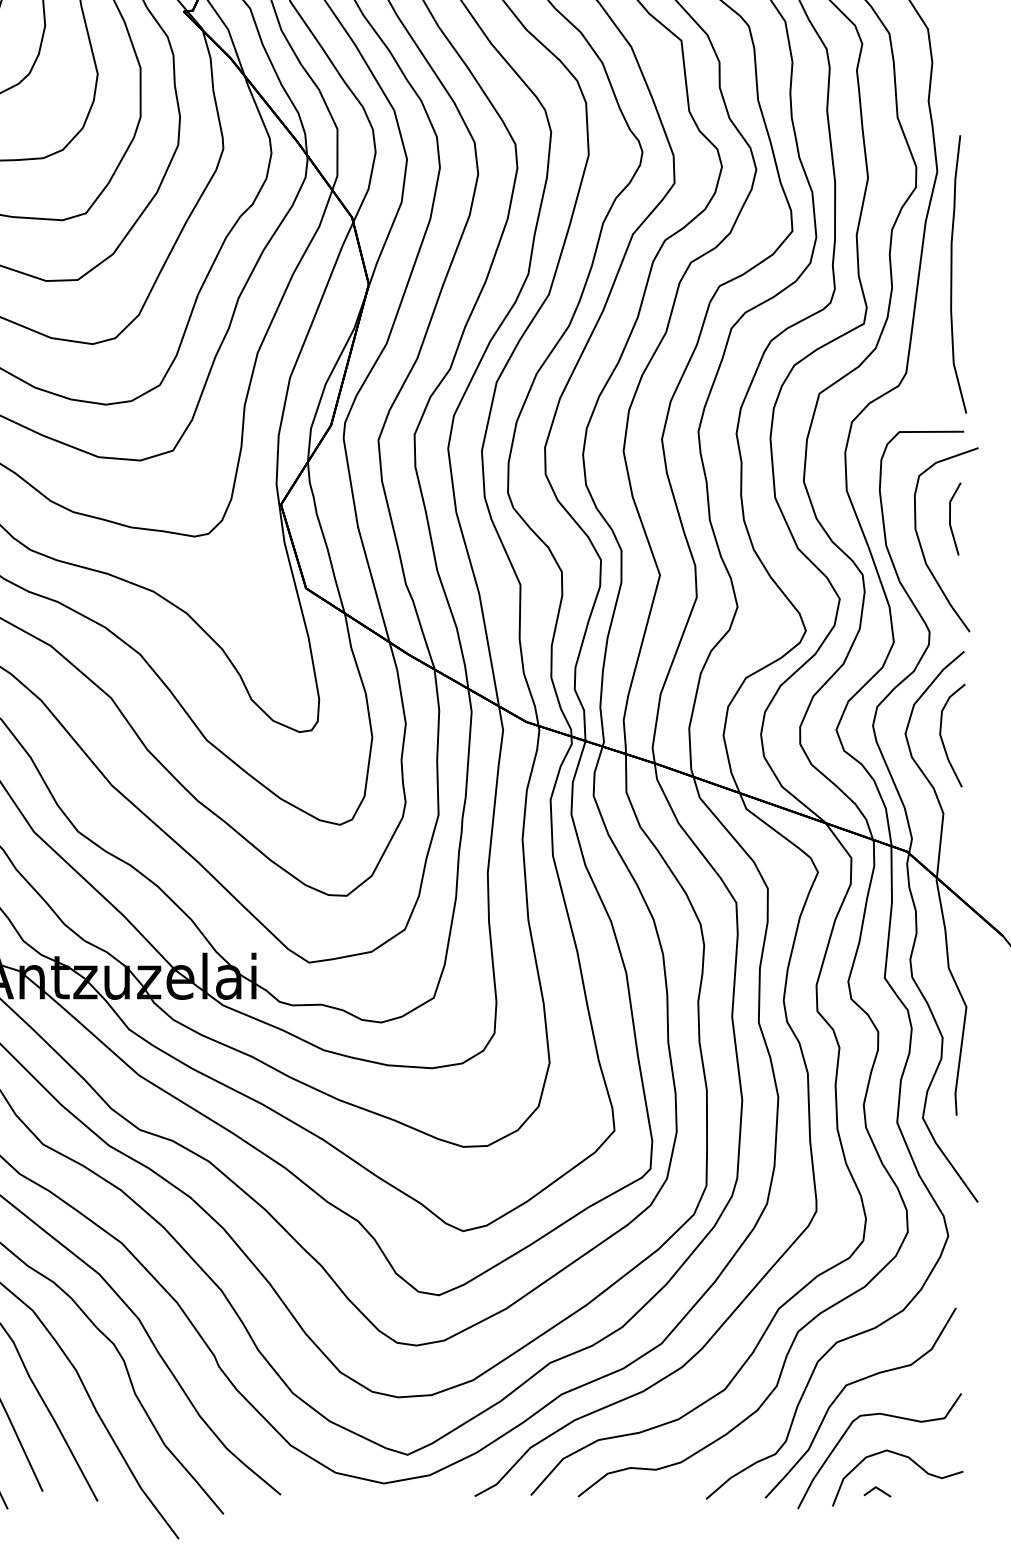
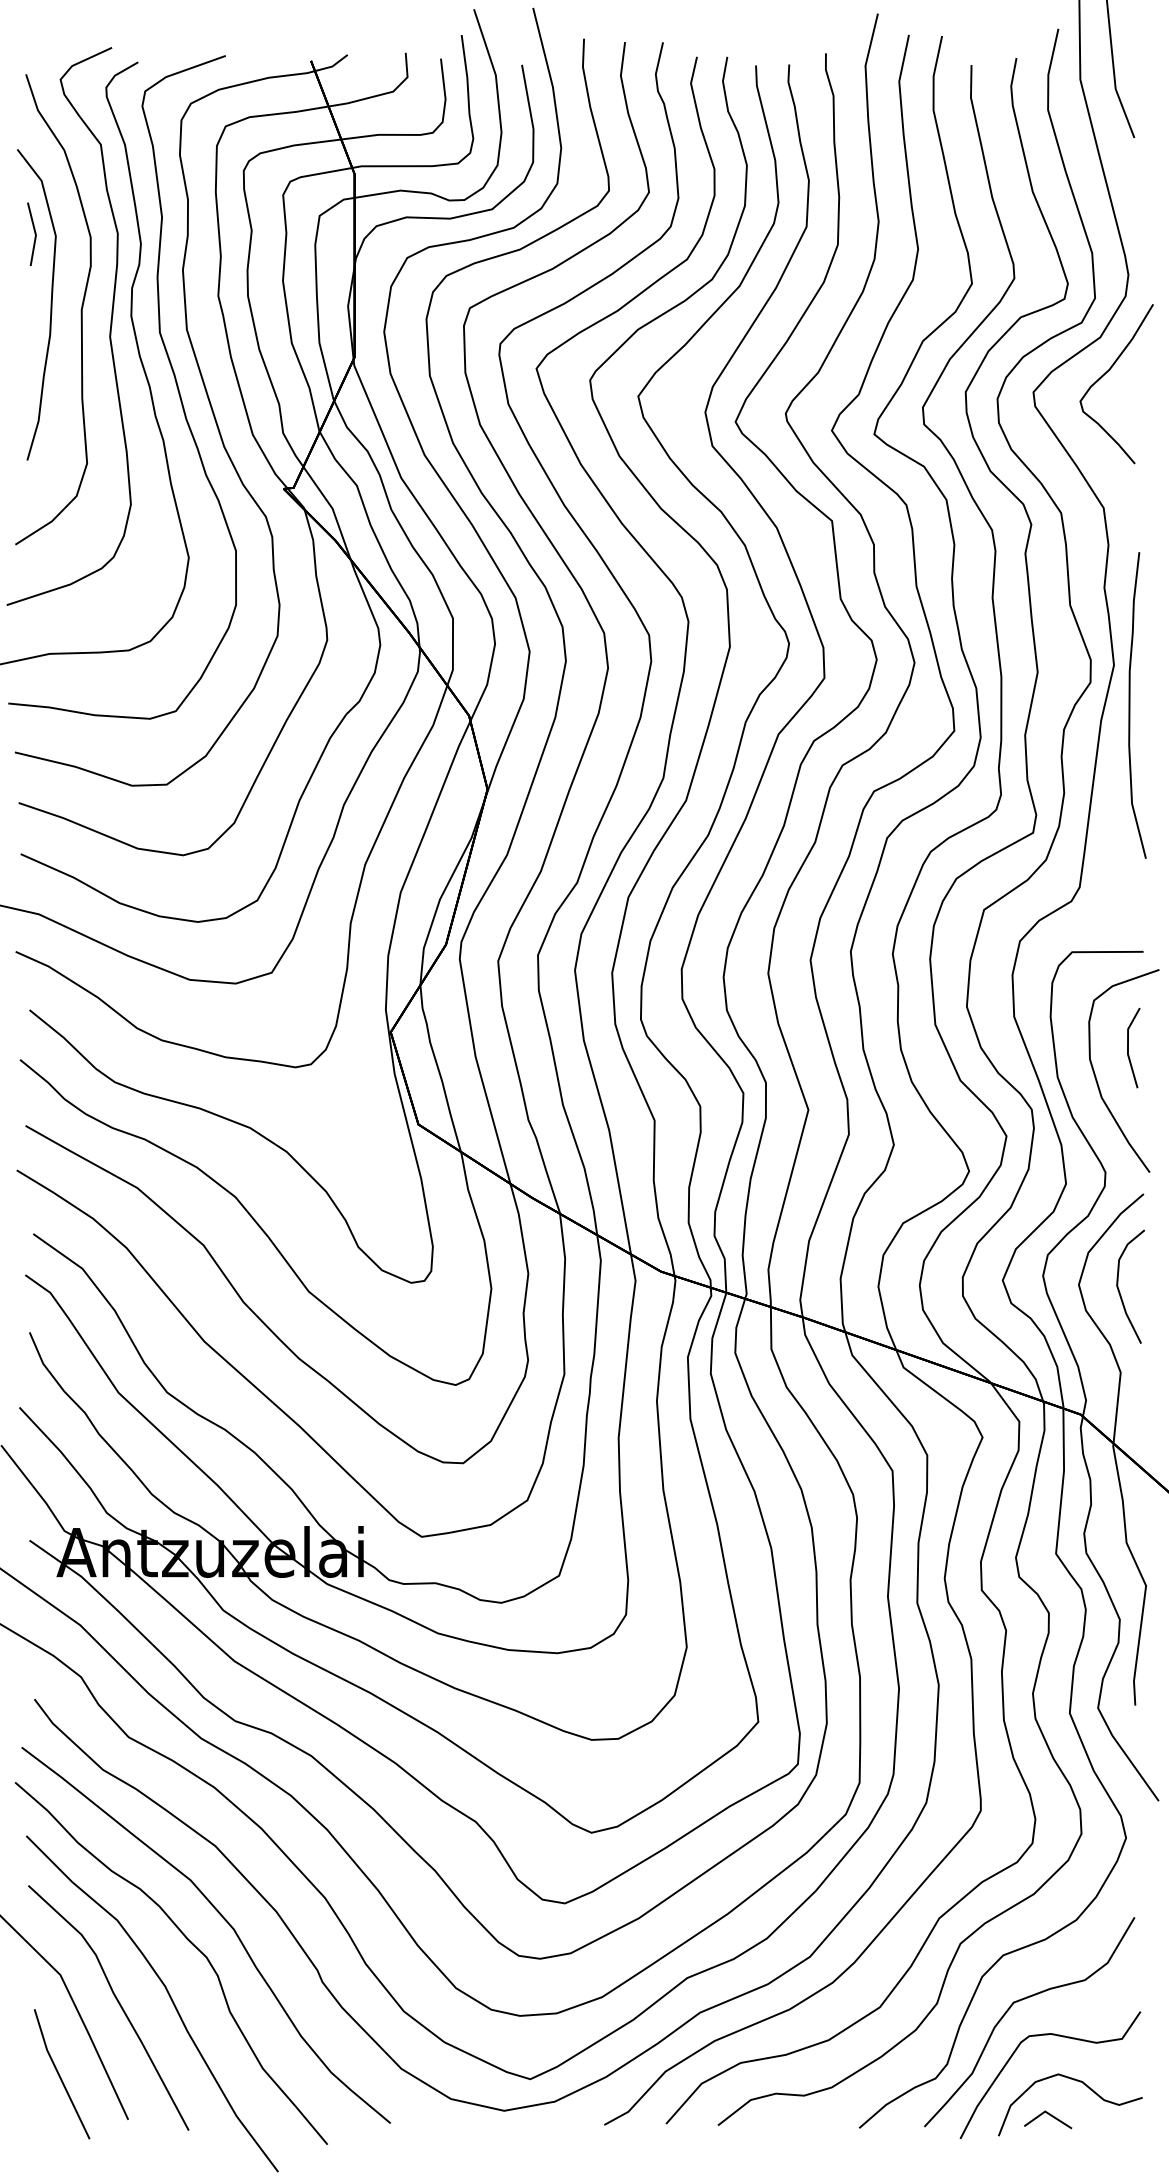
curve: (952, 274) -> (1130, 705), moved
part: (876, 1492) -> (1047, 2120), size x1.6

